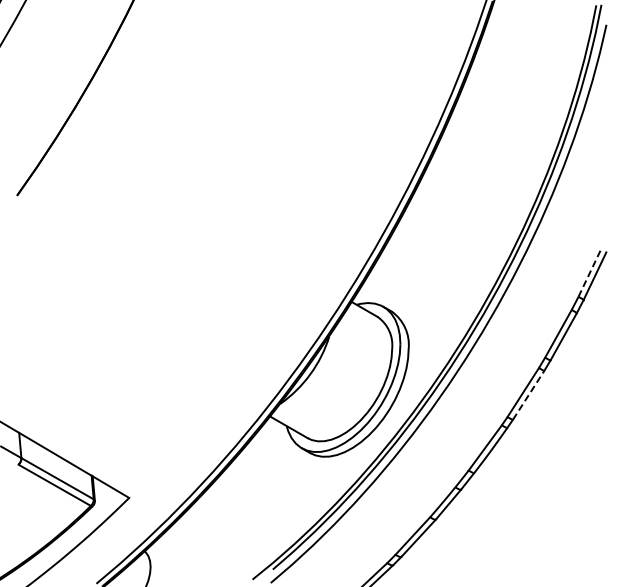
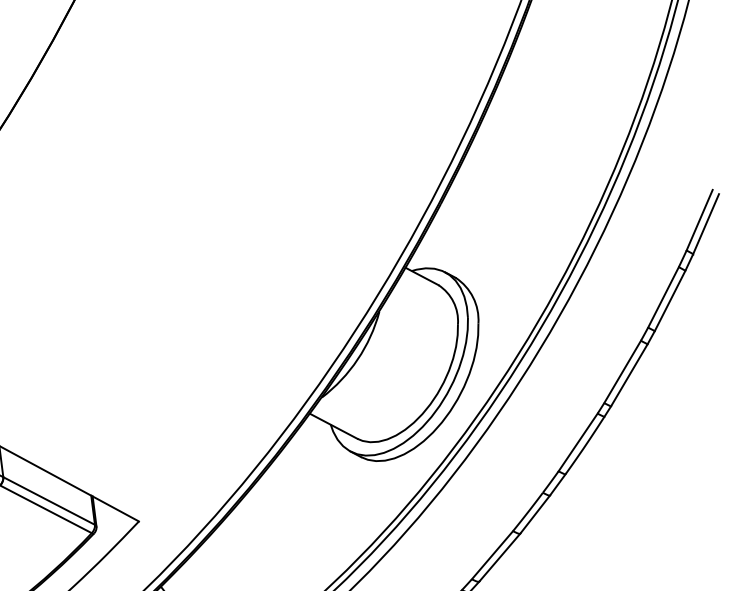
line: (589, 272) -> (699, 219), dashed -> solid
line: (528, 395) -> (629, 375), dashed -> solid

